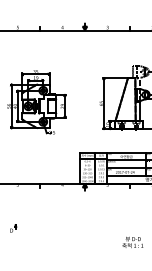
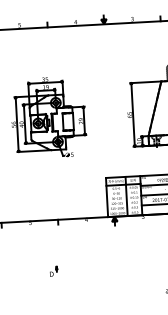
part: (13, 228) -> (53, 271), moved

